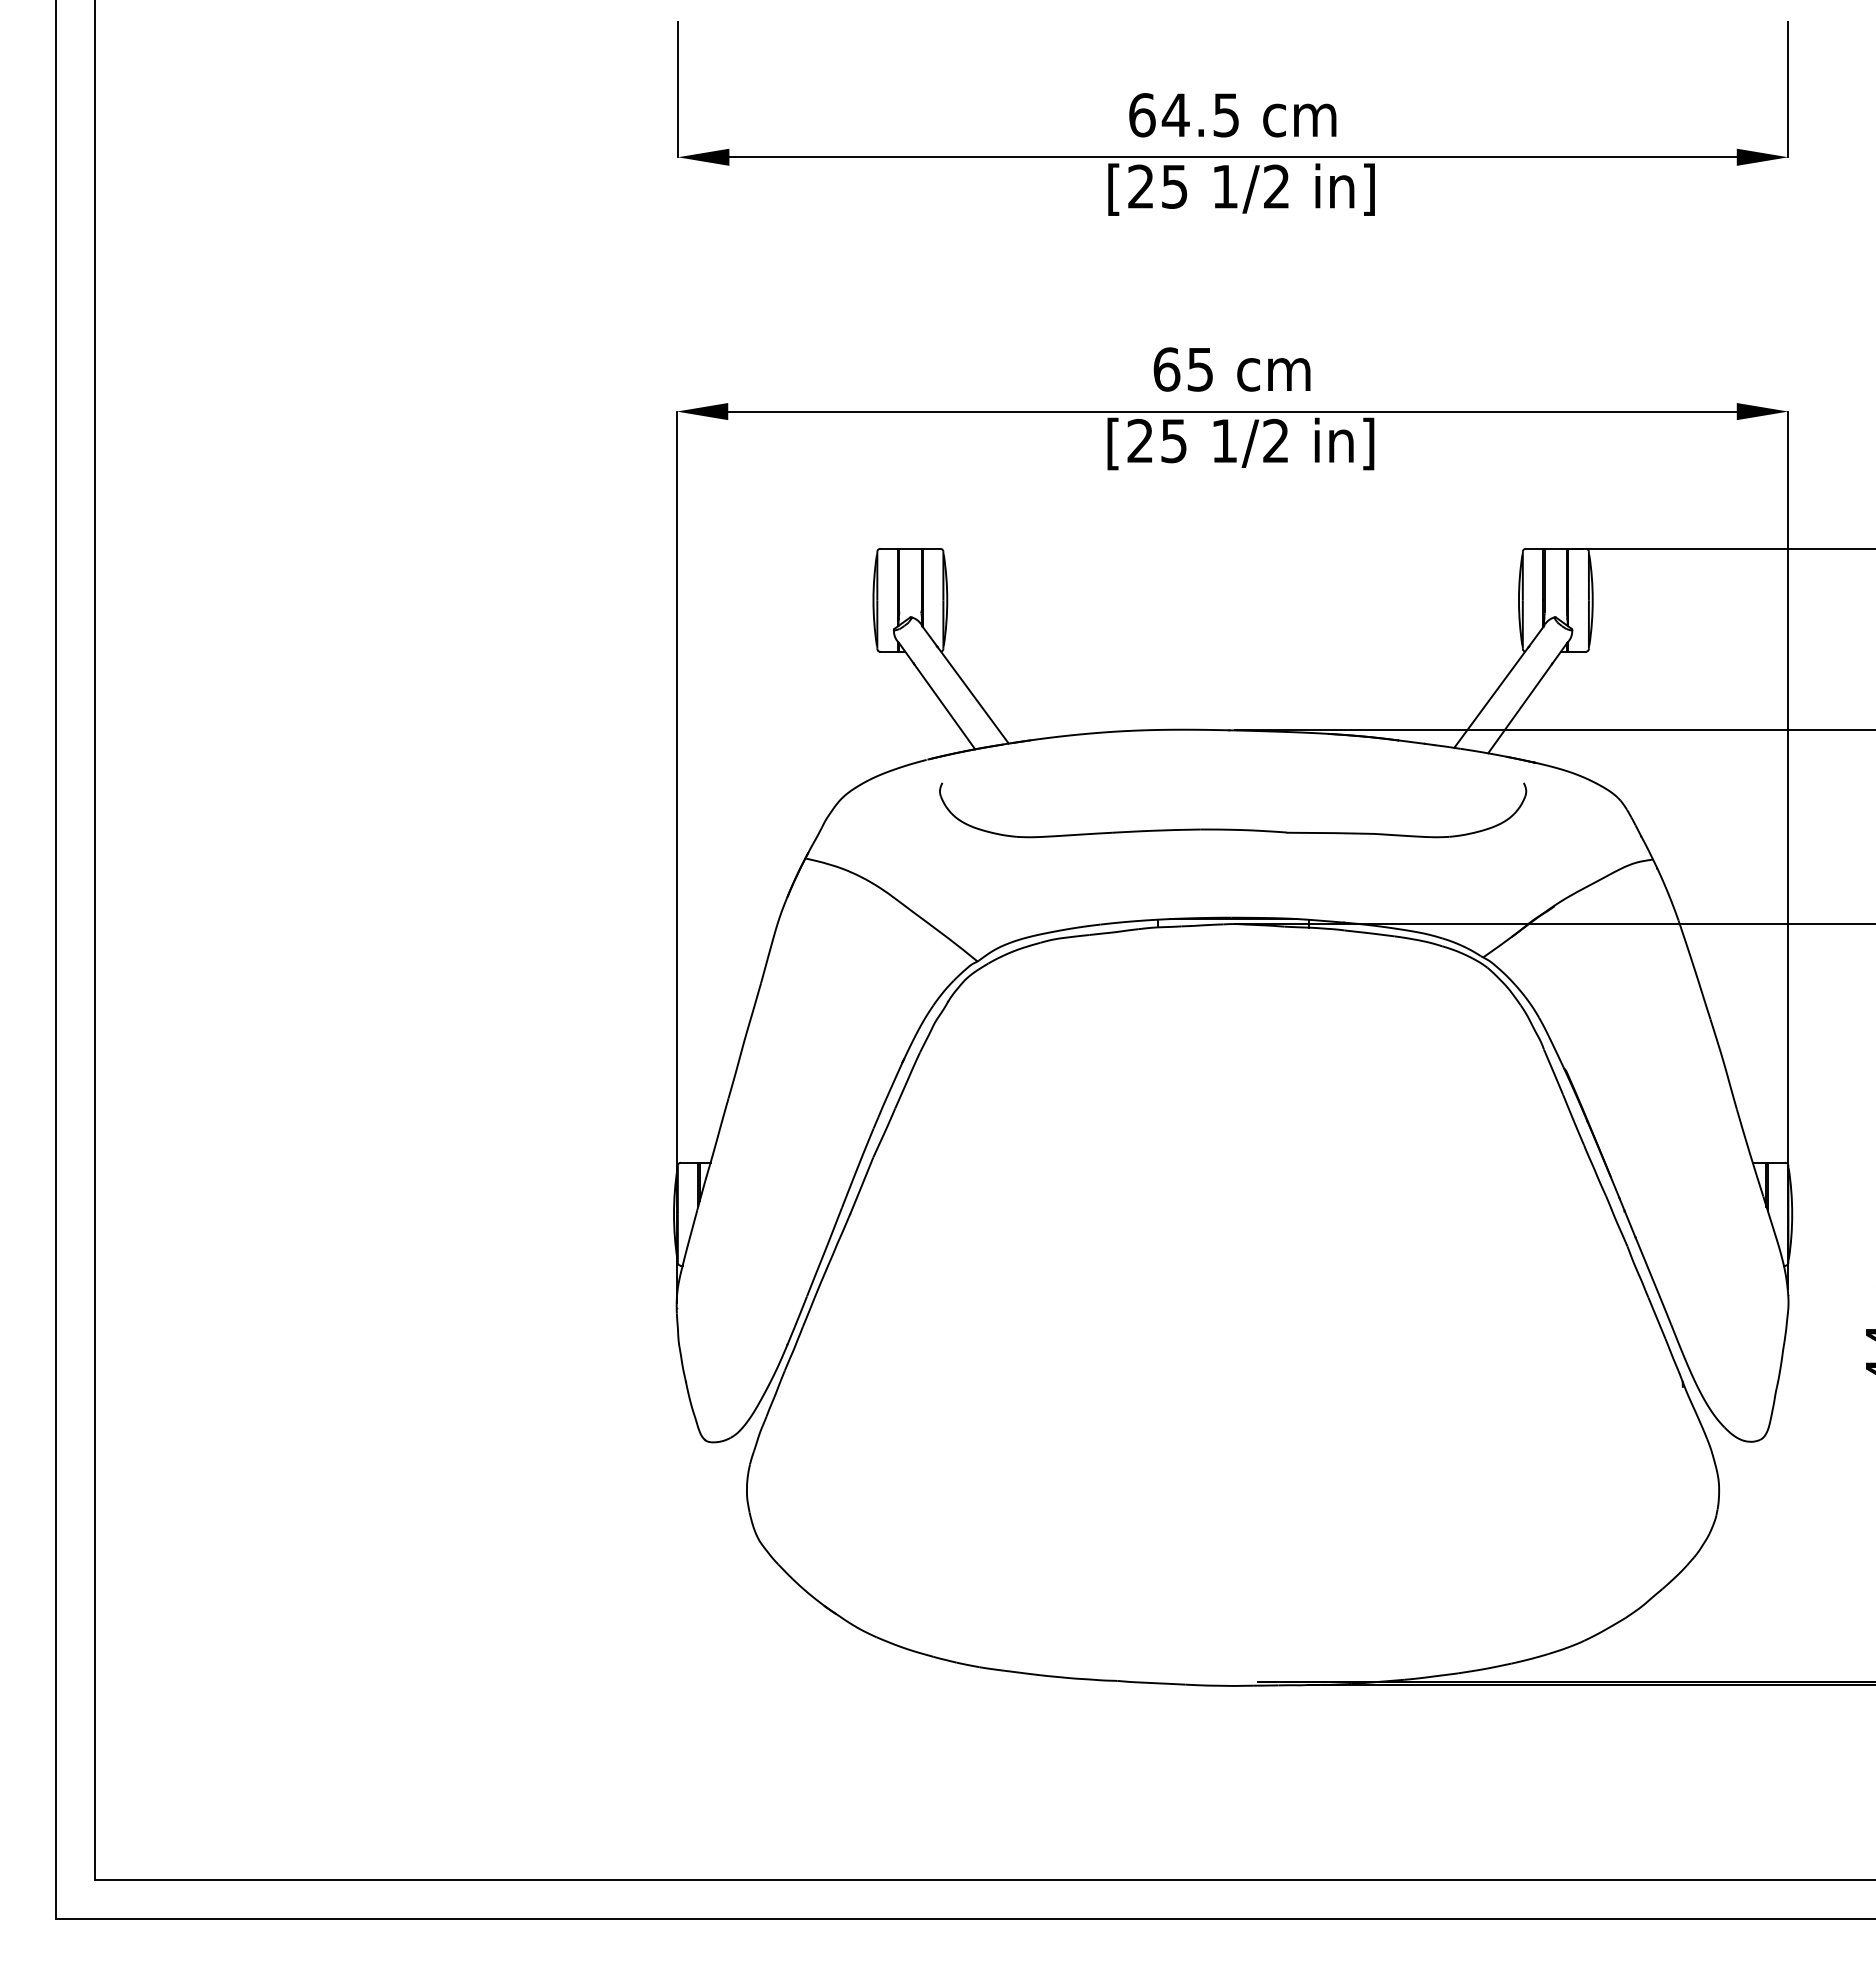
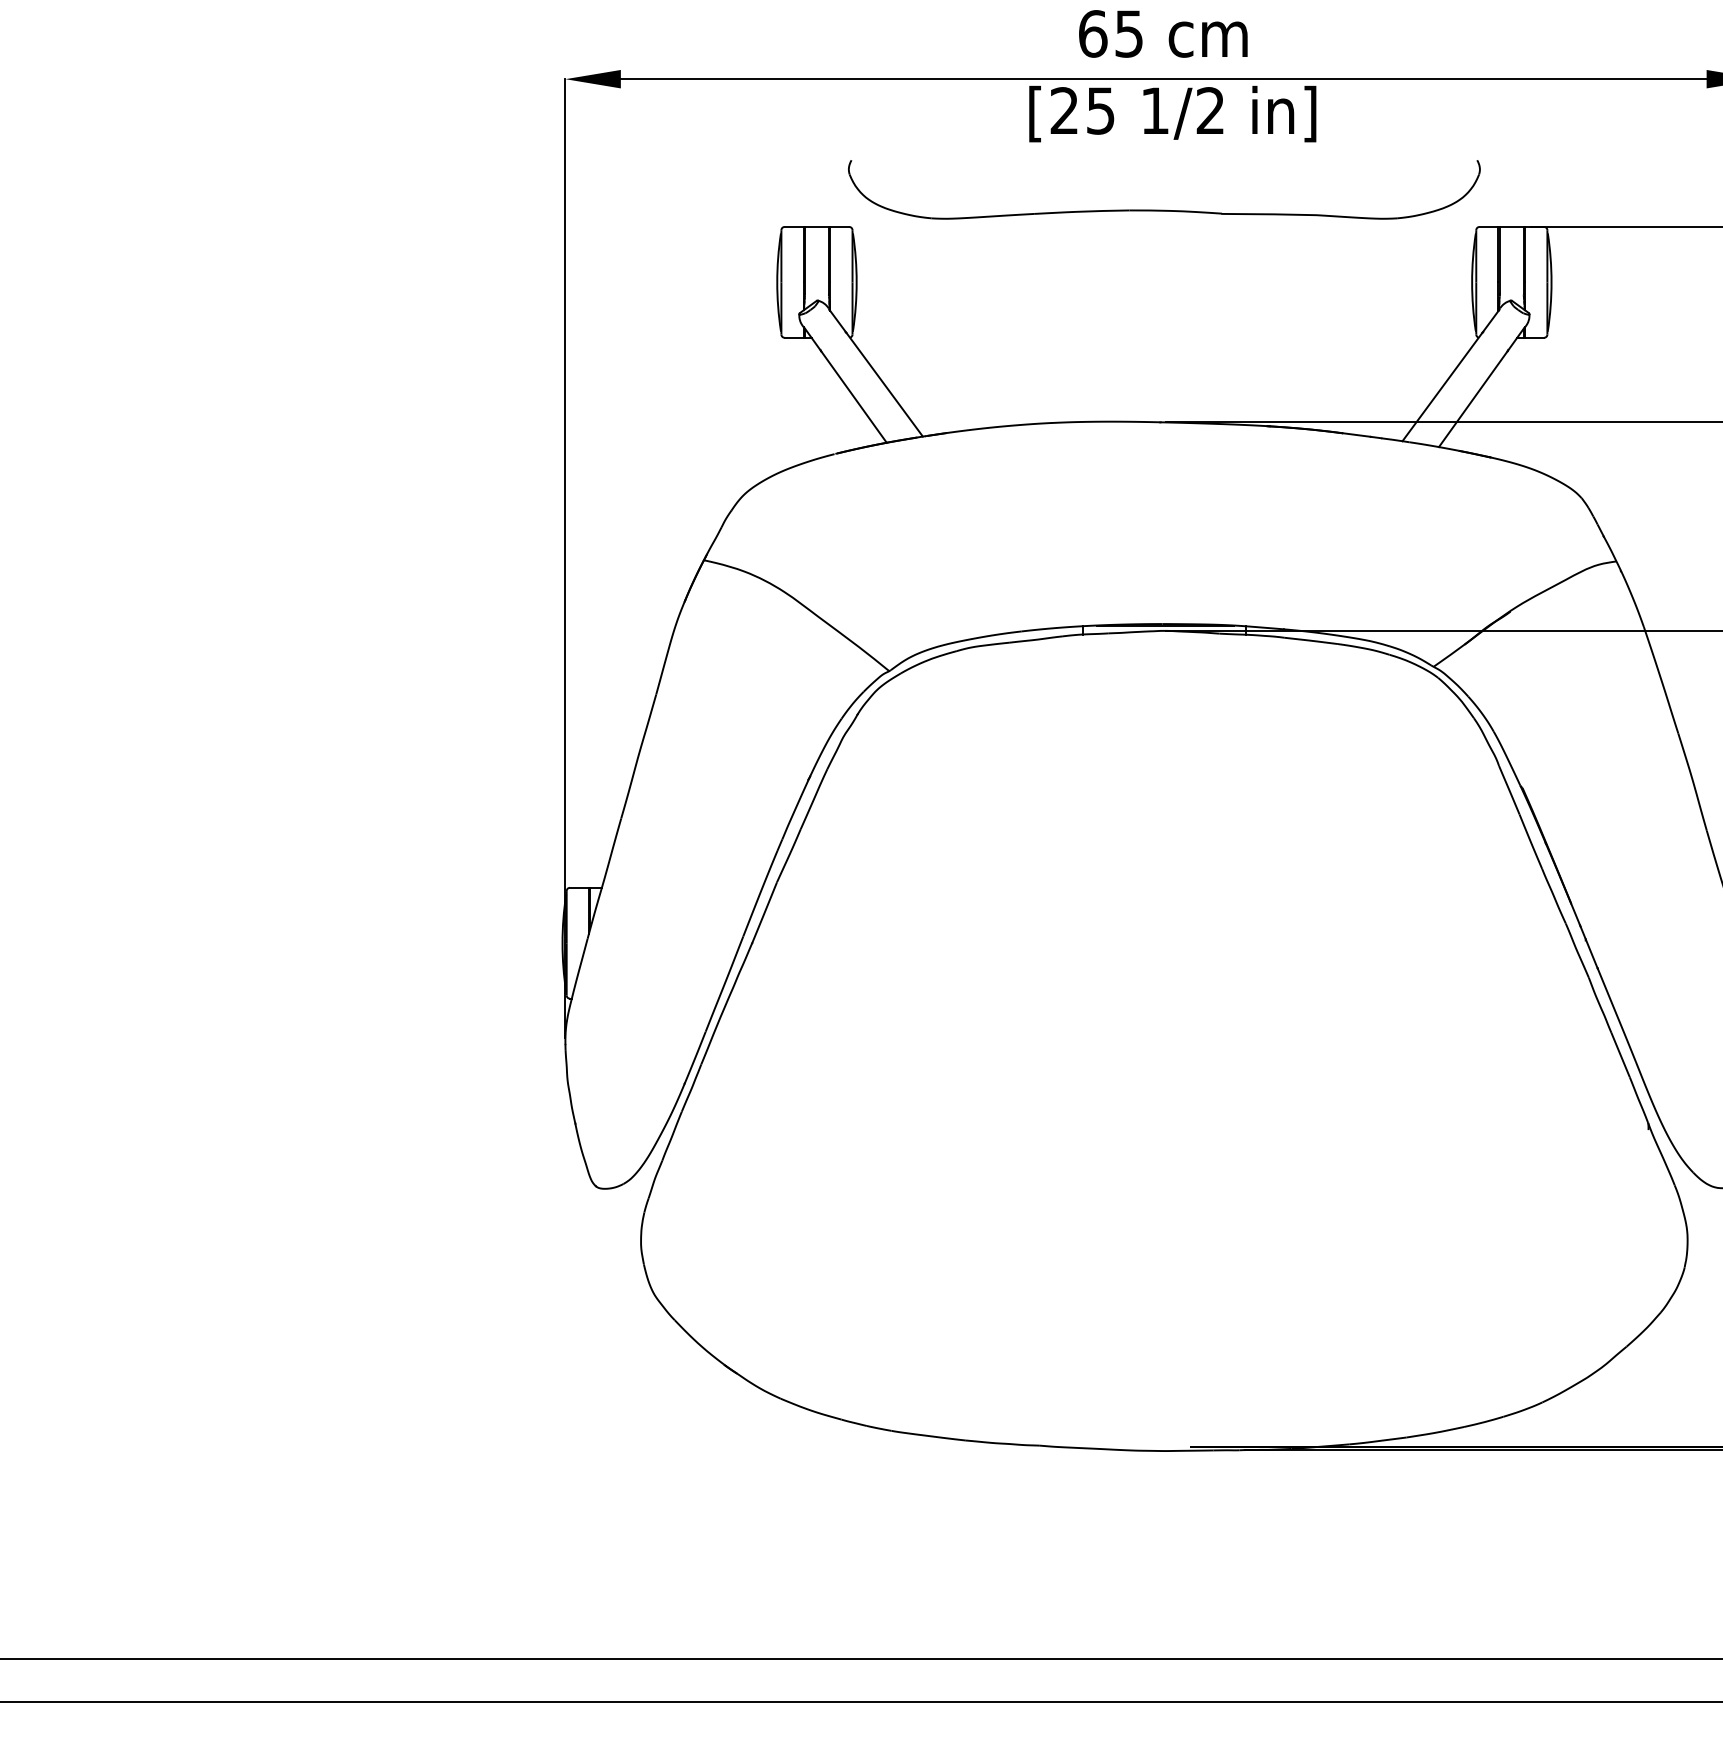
part: (1232, 828) -> (1163, 209), moved

